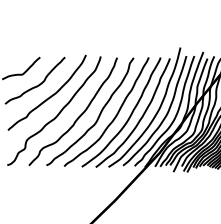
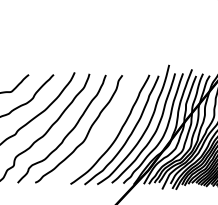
curve: (114, 116) -> (103, 133), removed

